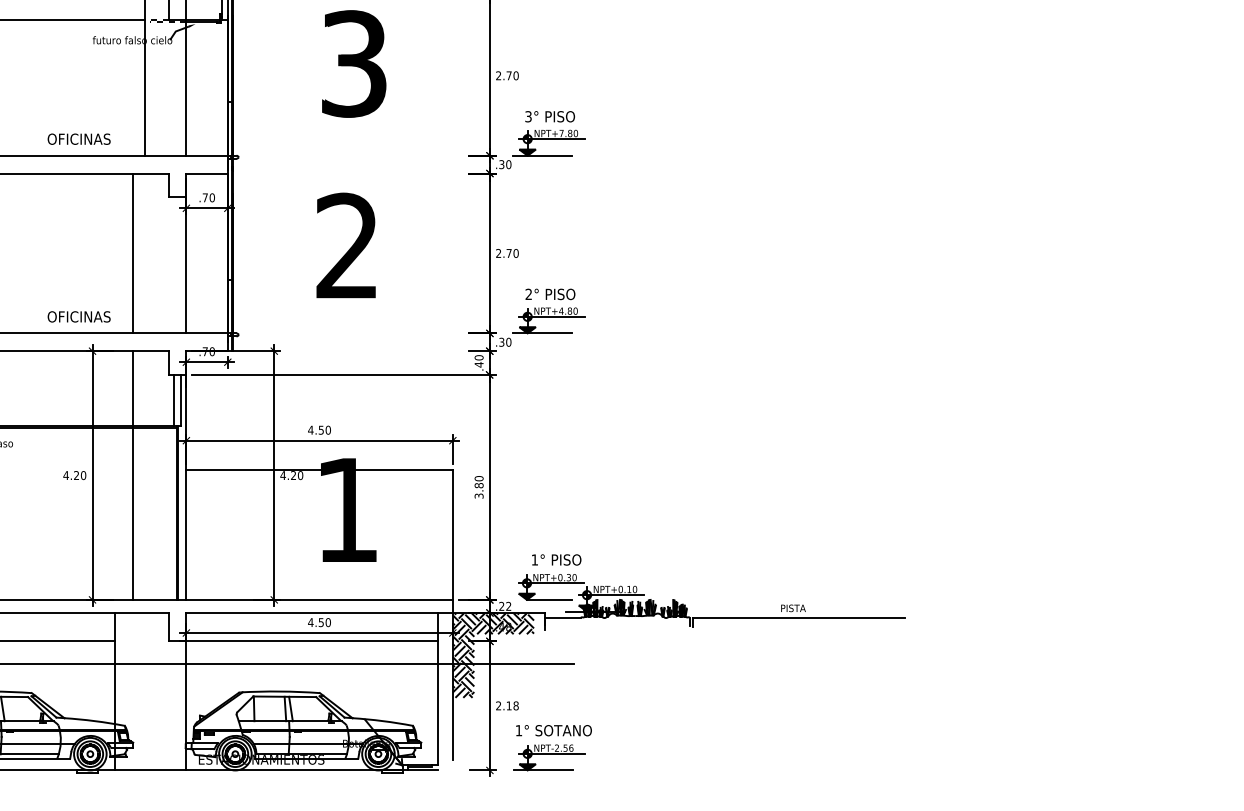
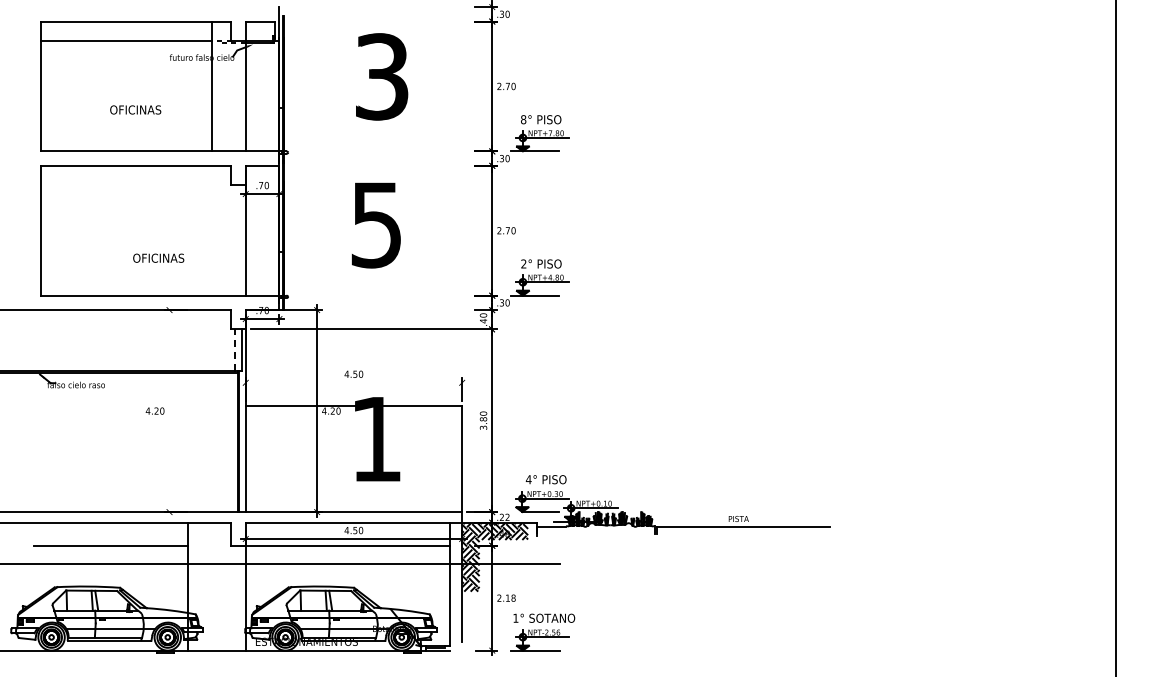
text: (528, 116) -> (523, 119), 3° -> 8°
text: (78, 138) -> (135, 109), moved
text: (346, 245) -> (375, 224), 2 -> 5
line: (133, 253) -> (202, 230), removed
text: (78, 315) -> (158, 257), moved
line: (173, 400) -> (235, 350), solid -> dashed
line: (319, 440) -> (353, 382), removed
line: (92, 474) -> (169, 410), removed
line: (133, 476) -> (202, 411), removed
text: (534, 559) -> (528, 479), 1° -> 4°

